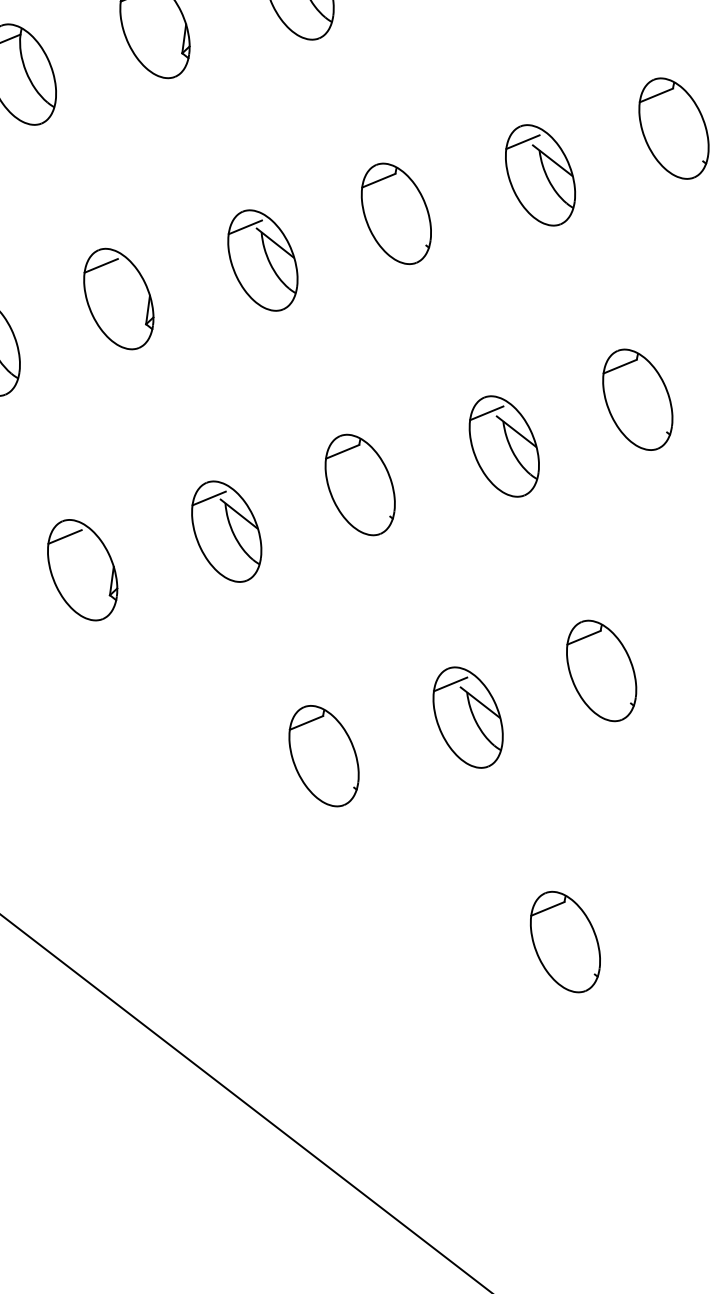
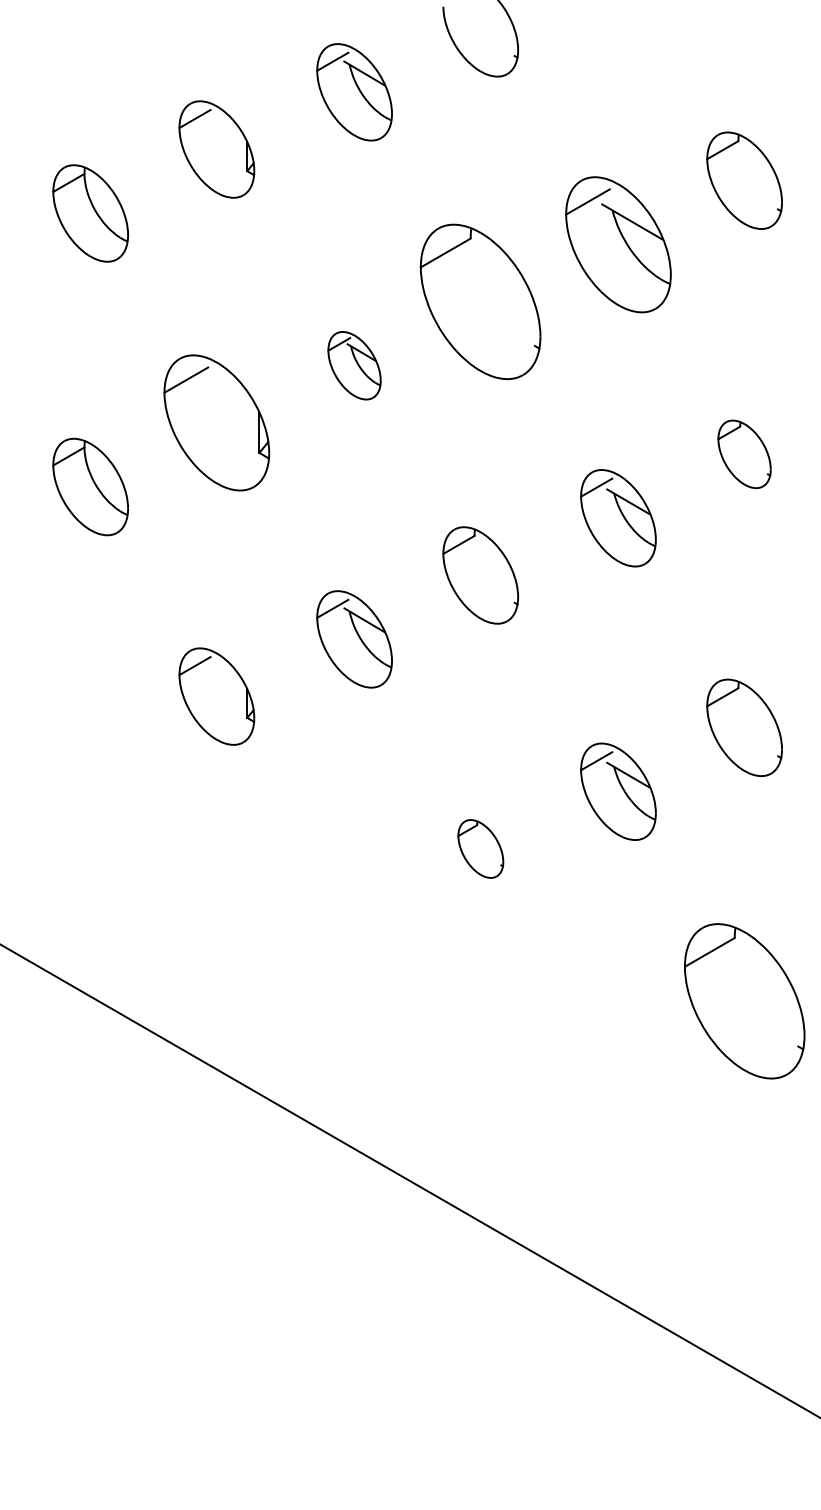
part: (540, 175) -> (618, 244), size x1.4
part: (396, 213) -> (480, 301), size x1.6
part: (262, 260) -> (354, 365), size x0.7
part: (118, 299) -> (216, 423), size x1.4
part: (637, 399) -> (744, 454), size x0.7
part: (323, 755) -> (480, 848), size x0.6
part: (565, 942) -> (744, 1001), size x1.6

